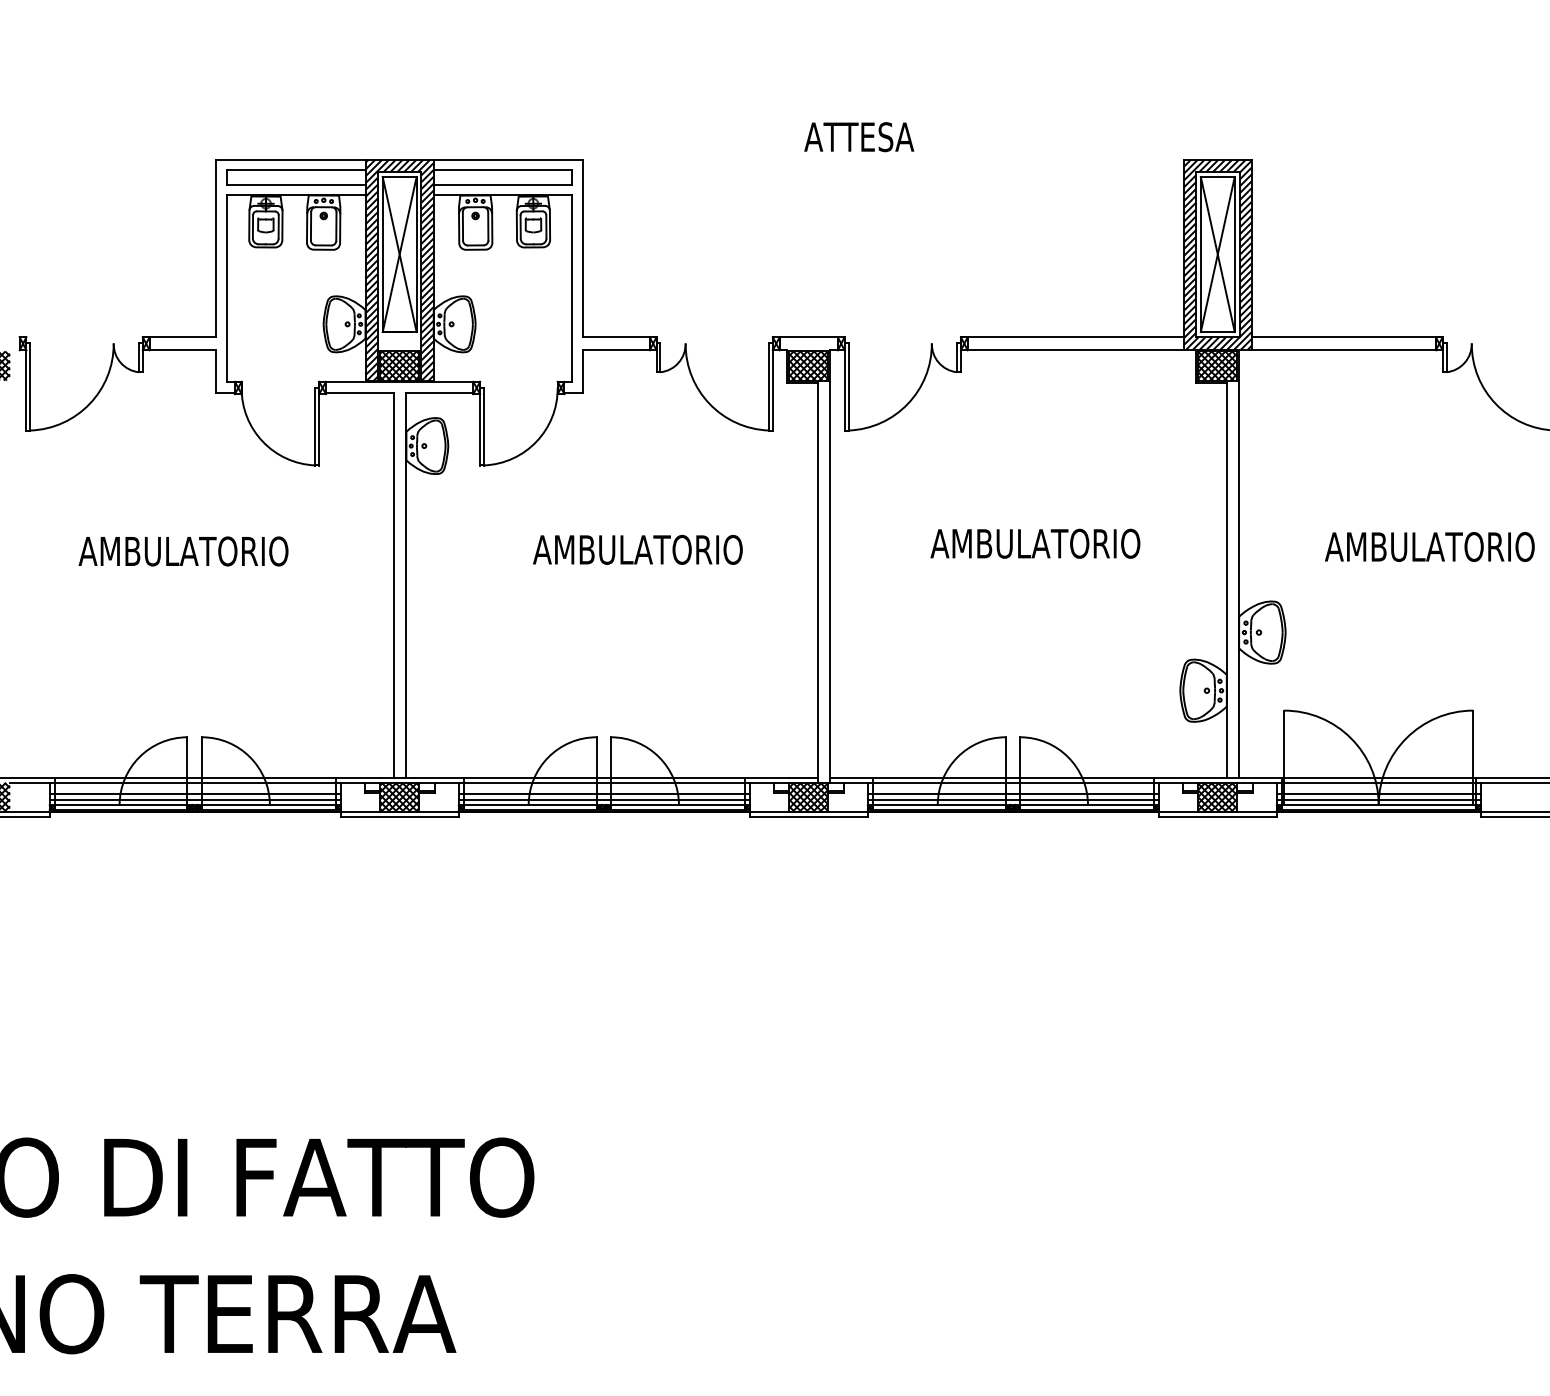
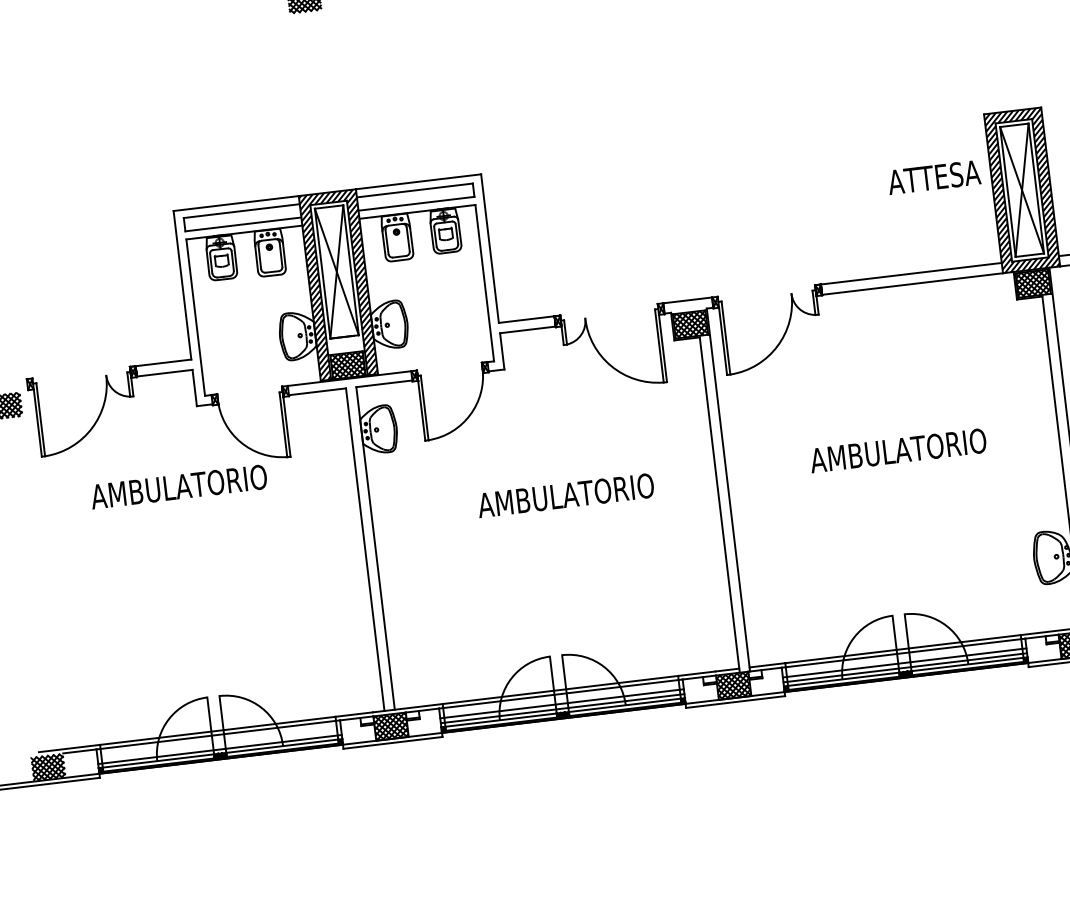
text: (859, 137) -> (934, 177), moved
text: (183, 551) -> (178, 487), moved
line: (194, 794) -> (218, 744), removed

